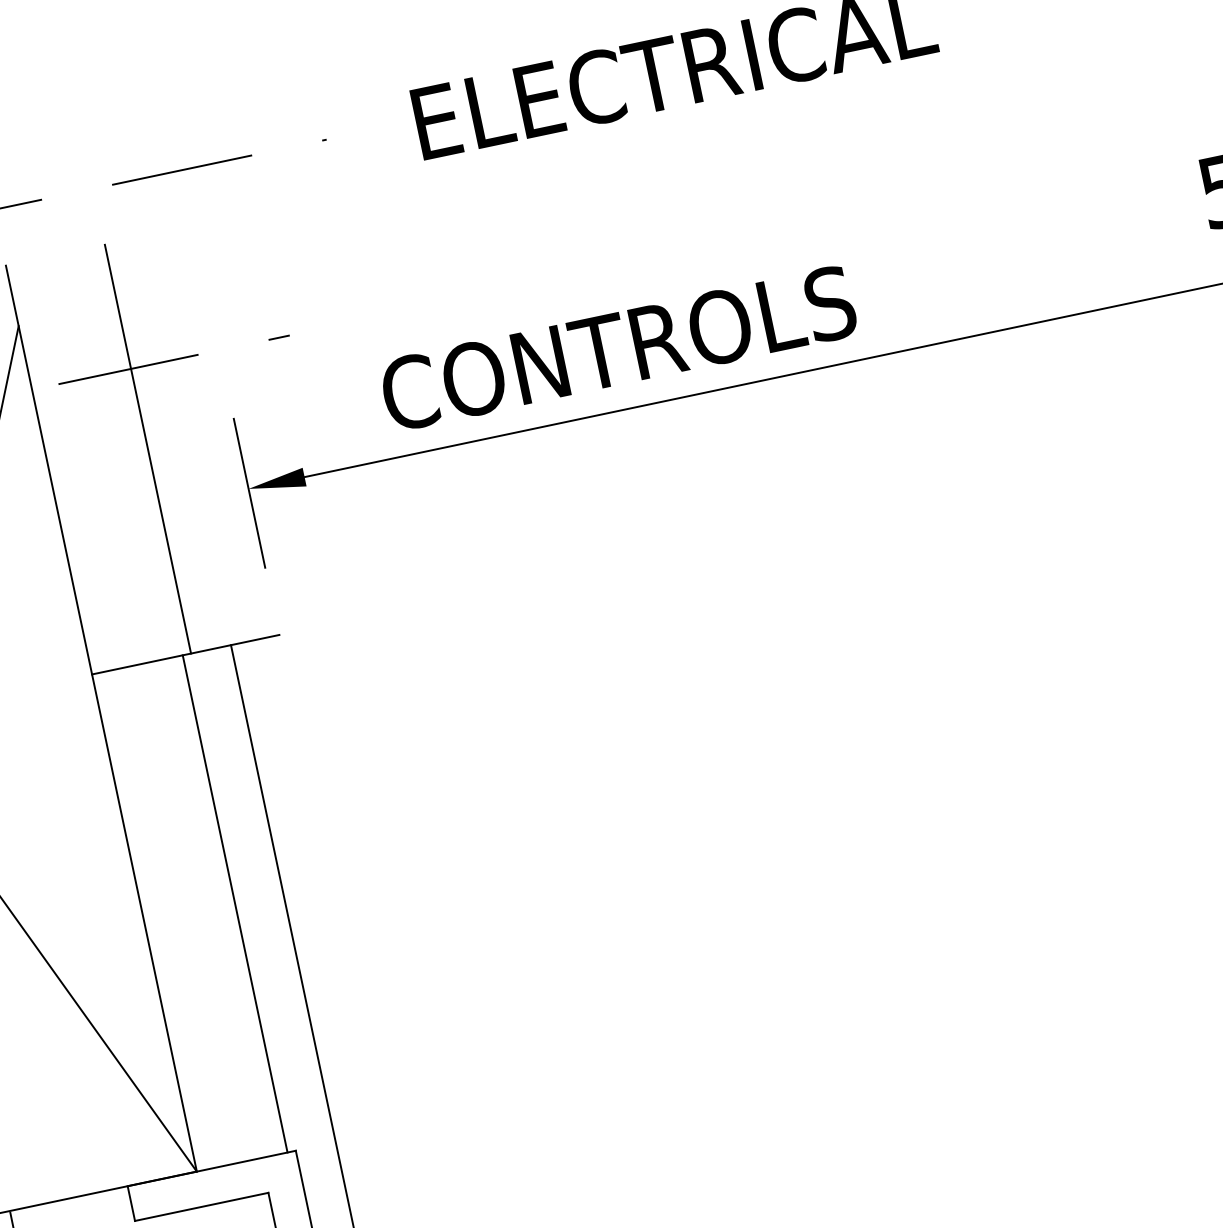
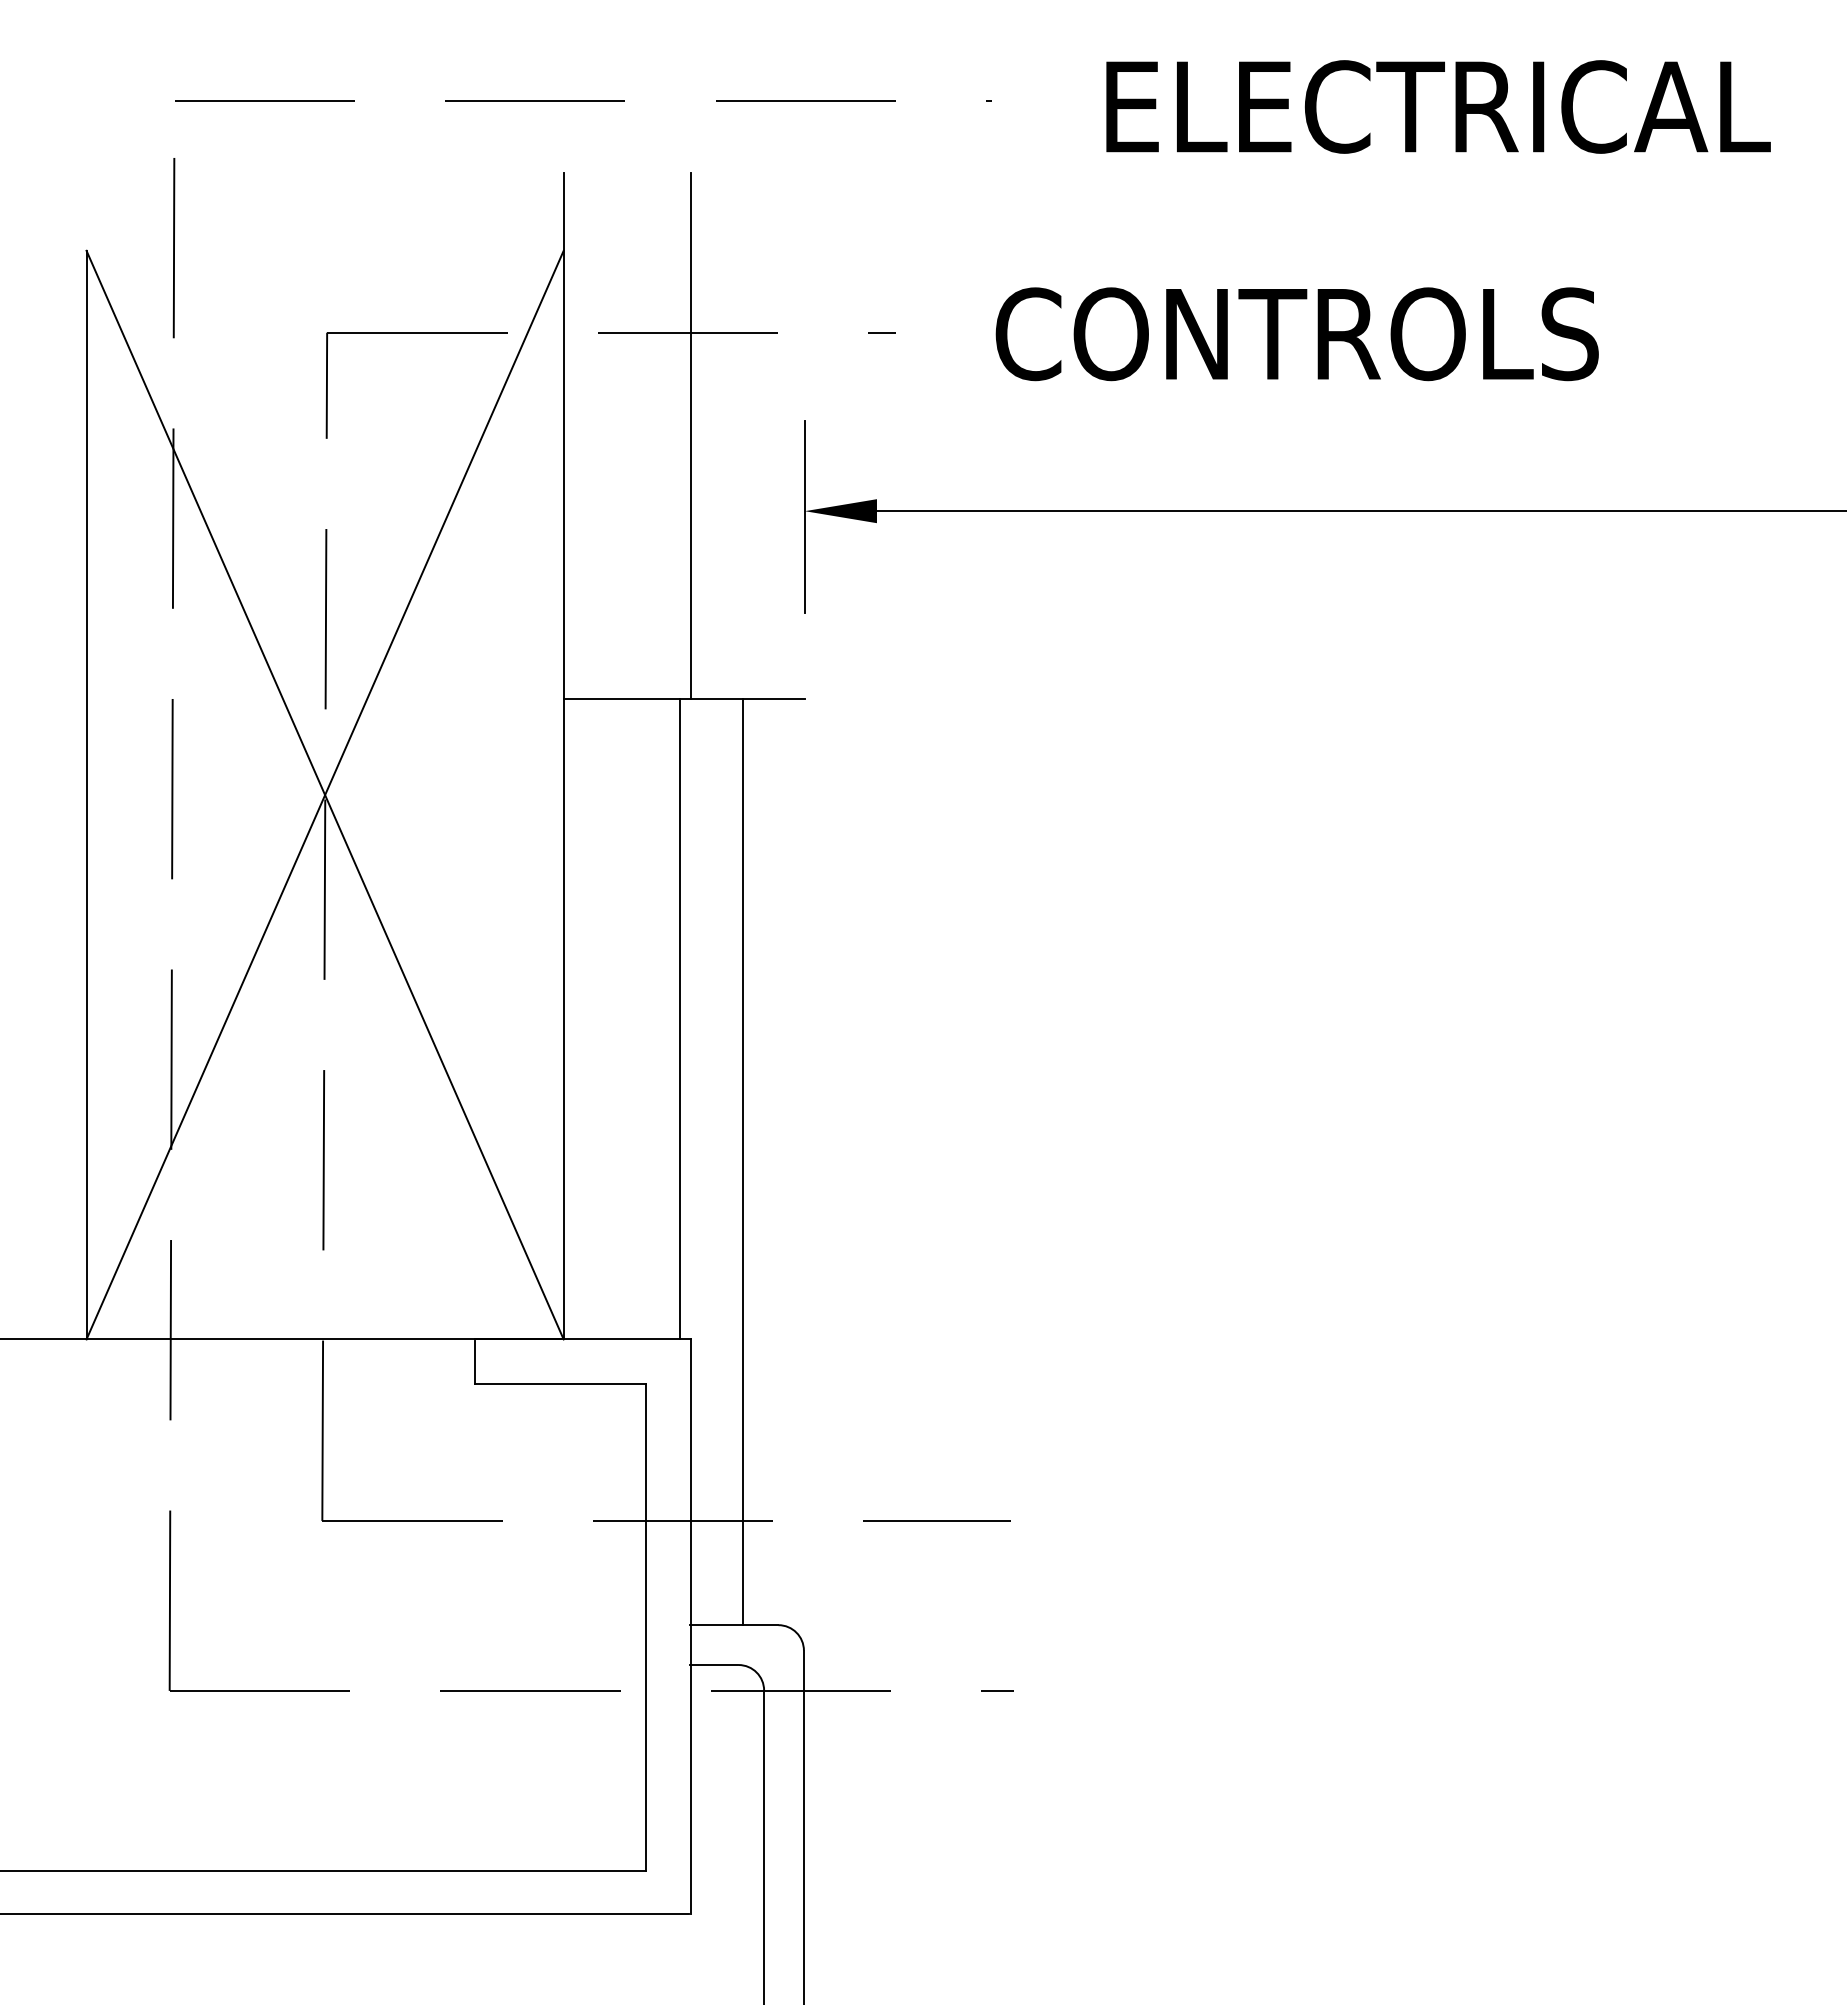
text: (617, 348) -> (1296, 334), moved

